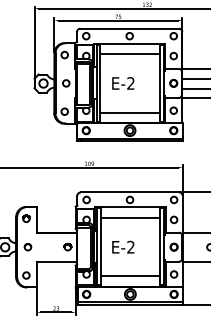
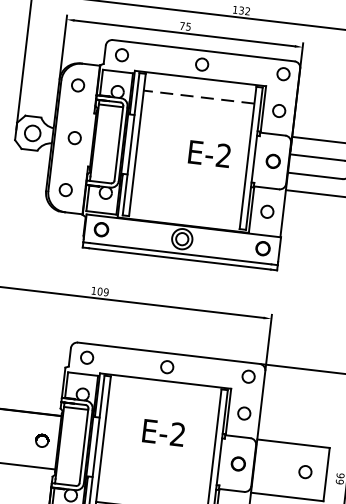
line: (130, 53) -> (199, 96), solid -> dashed
text: (123, 83) -> (209, 154), moved
line: (130, 112) -> (187, 205), removed
line: (130, 217) -> (164, 399), removed
text: (123, 246) -> (164, 431), moved

